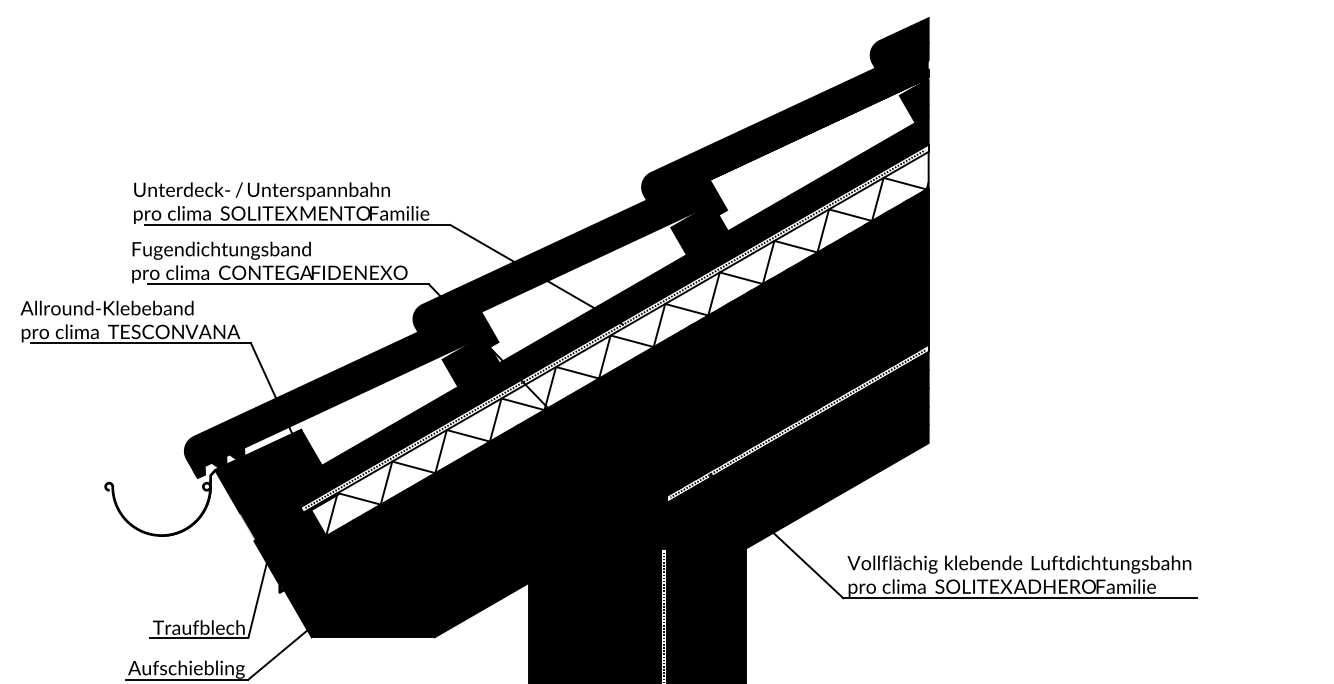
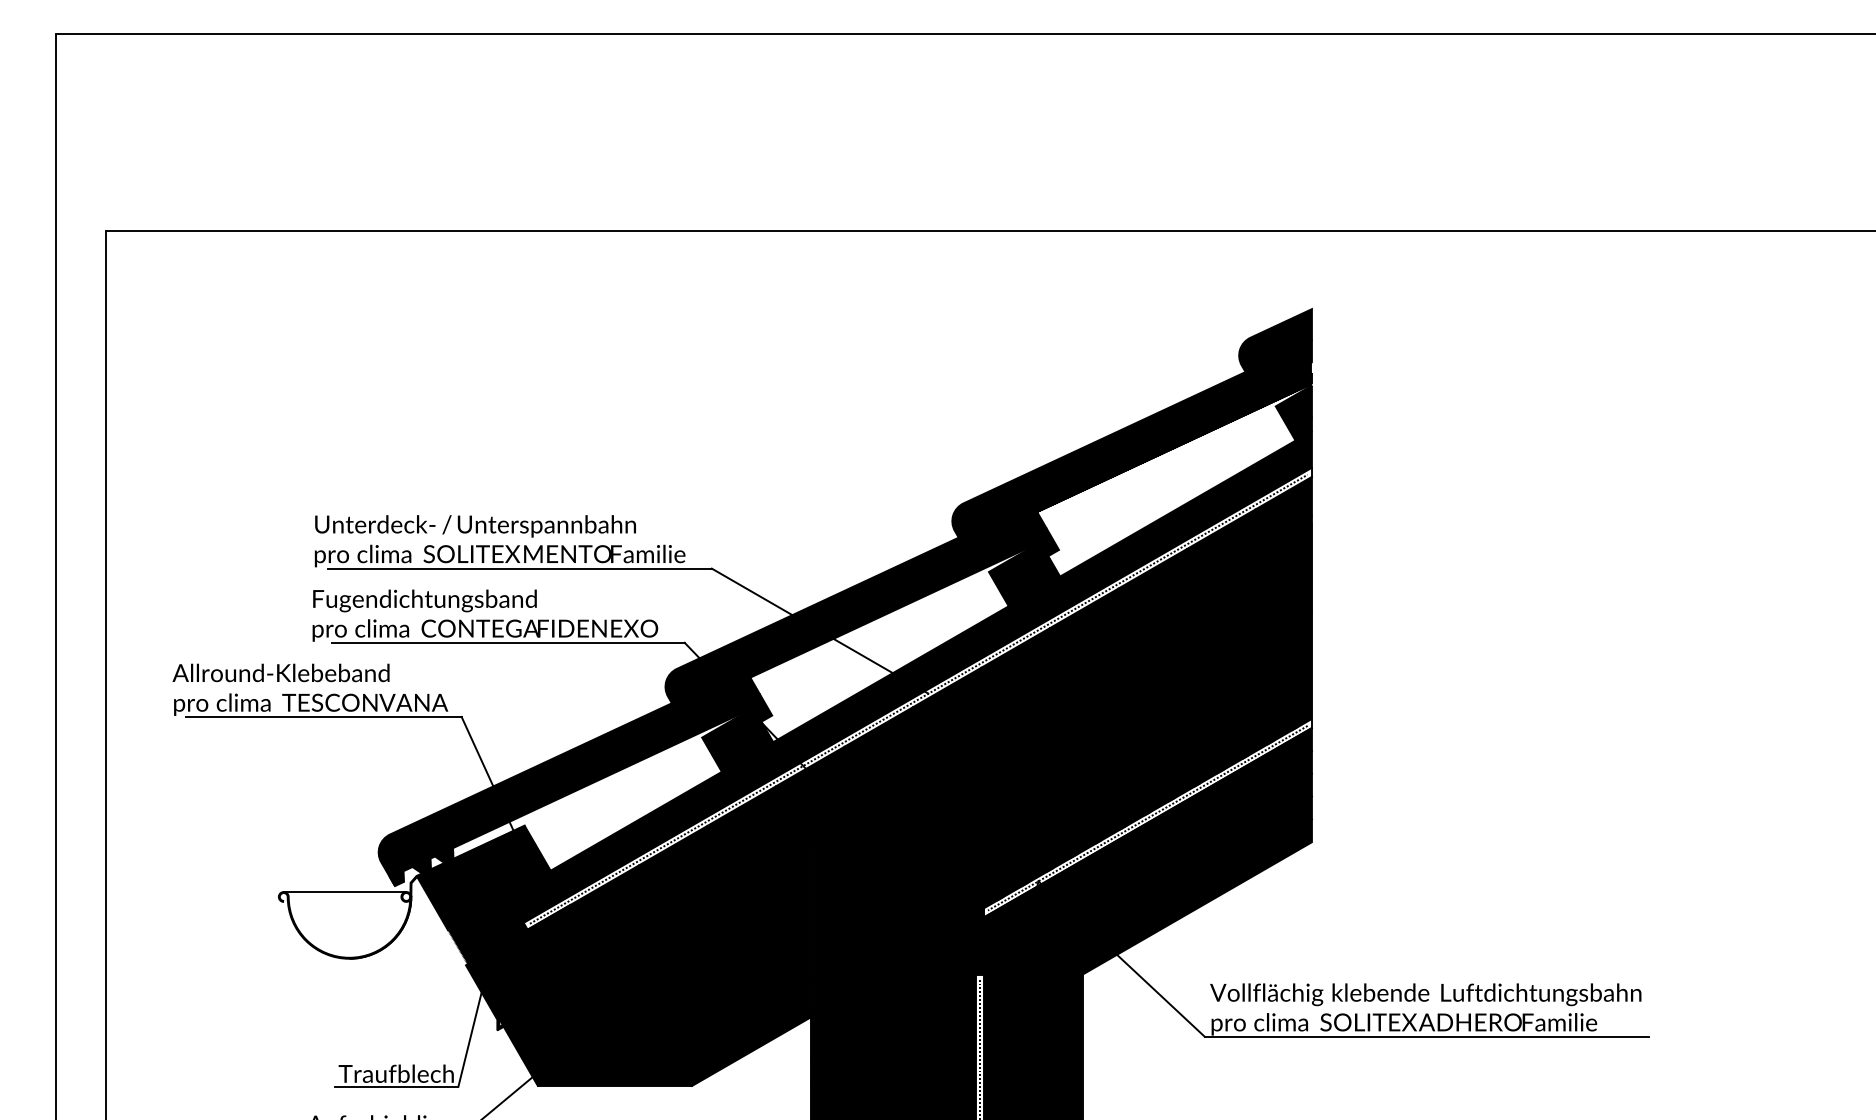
fill: (619, 343) -> (924, 717), added
line: (157, 483) -> (344, 892), added

